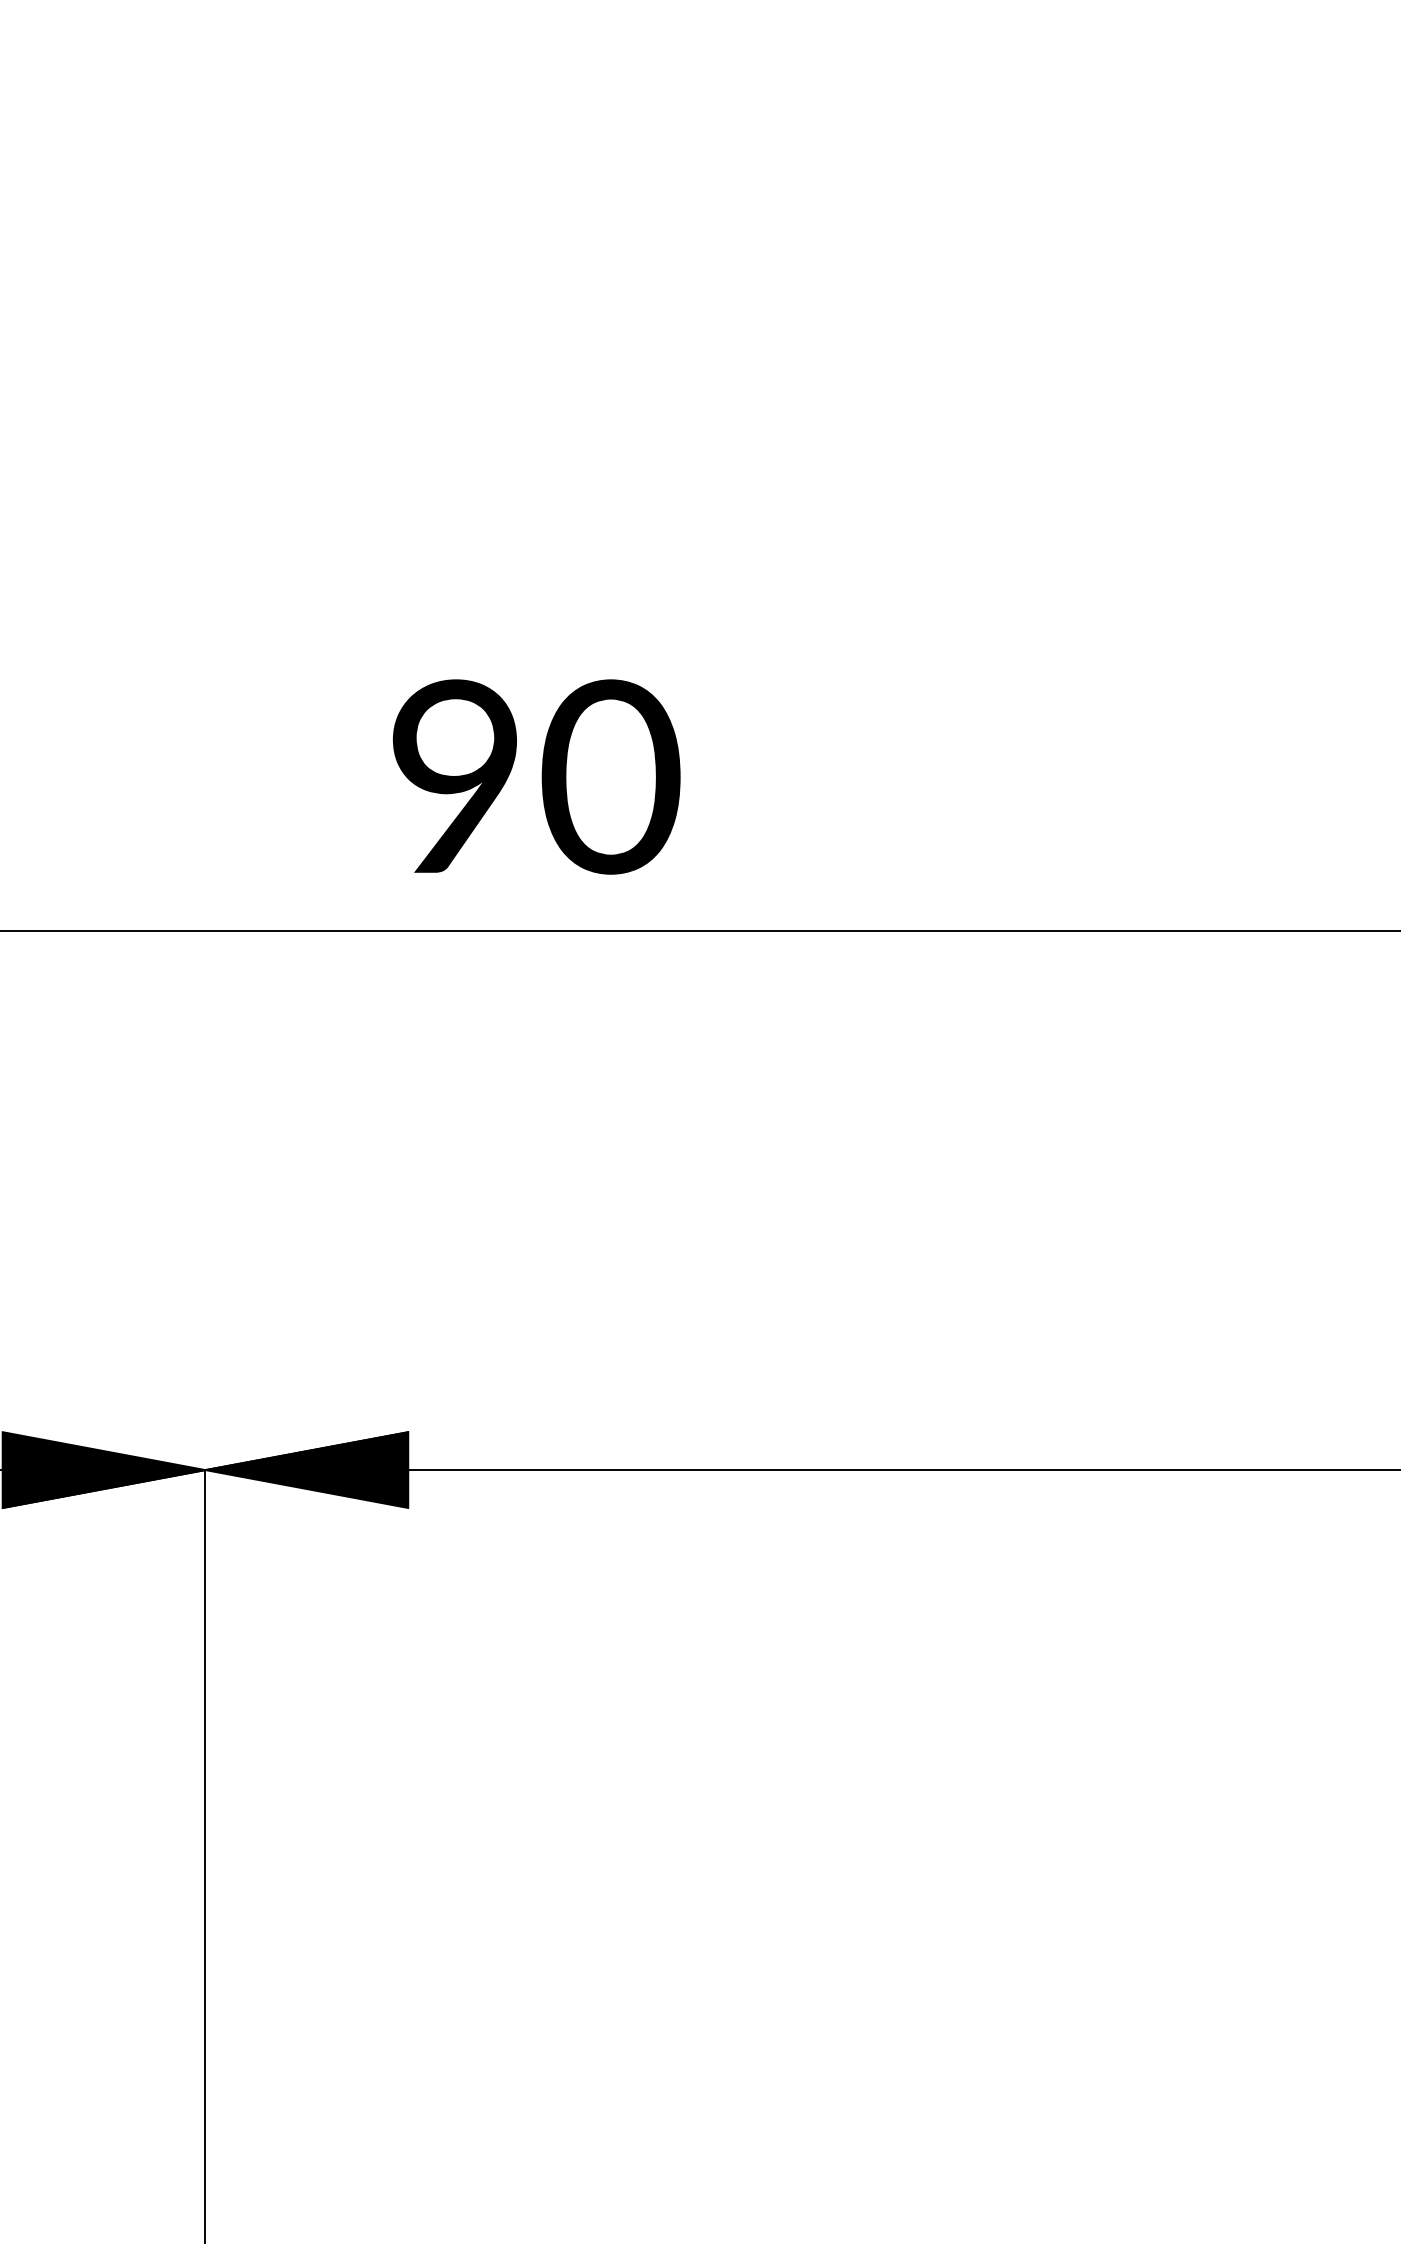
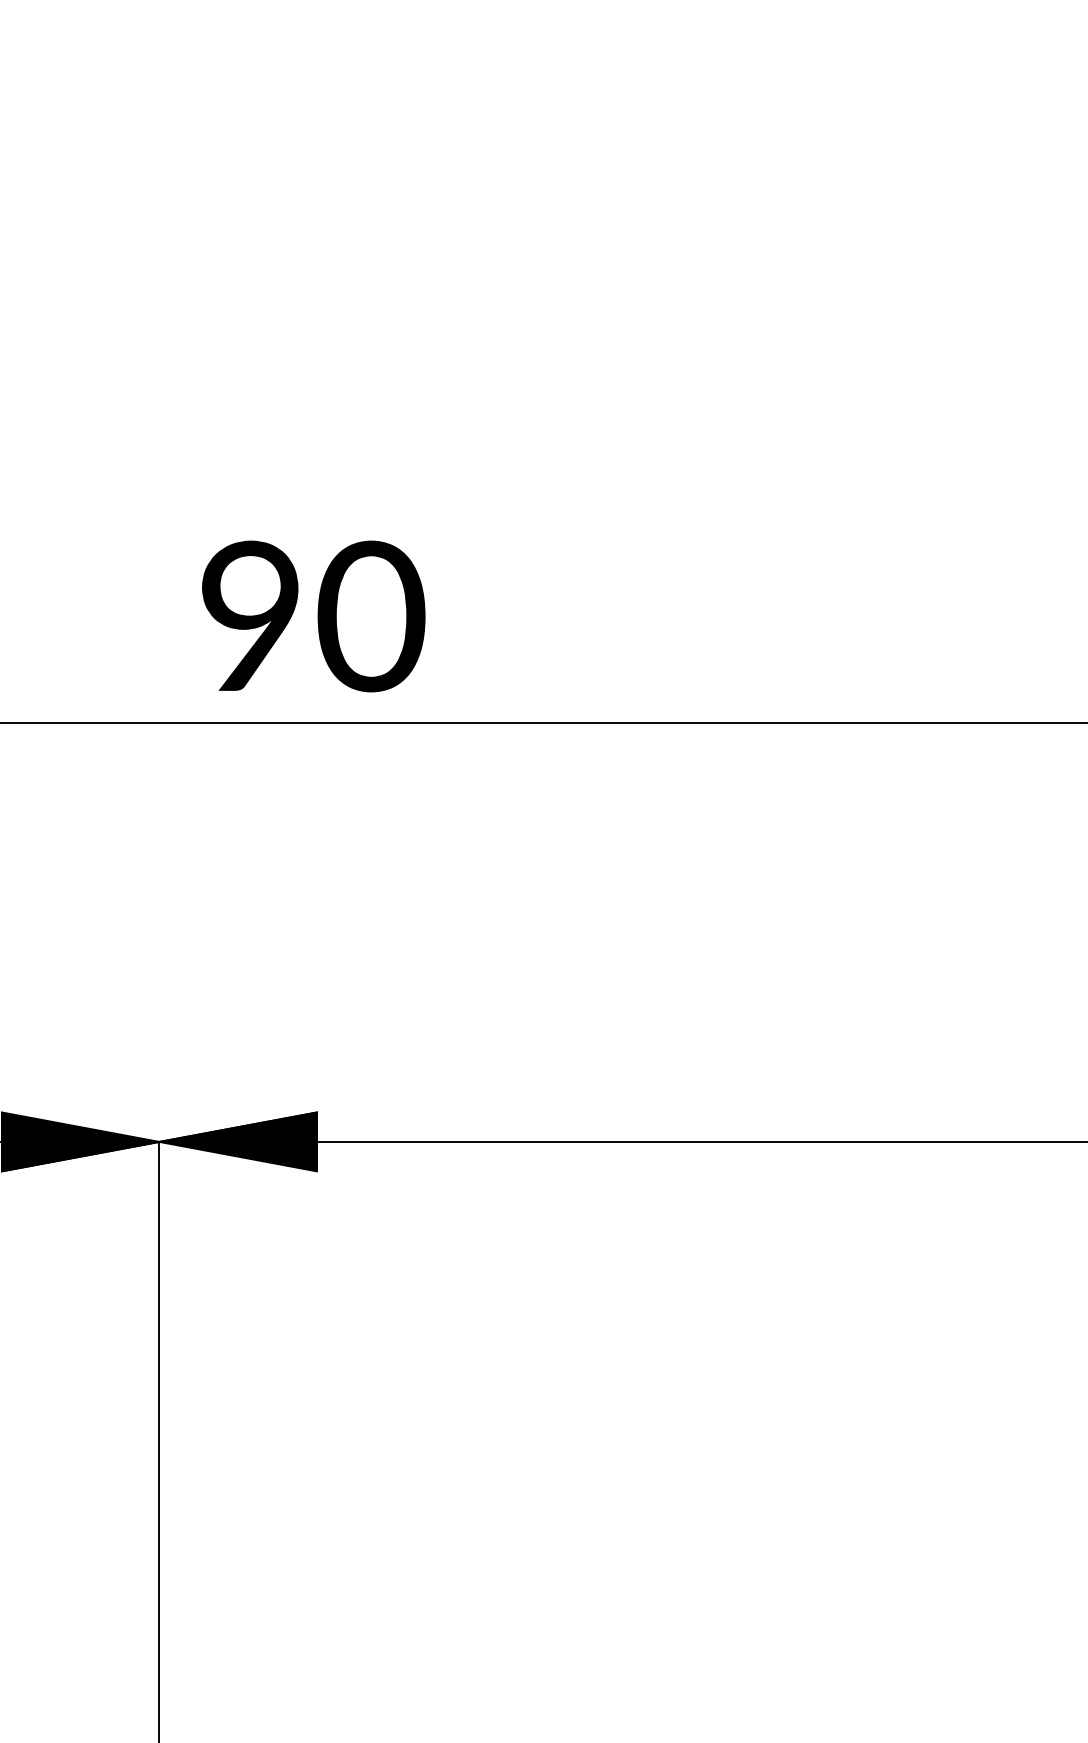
text: (536, 777) -> (313, 616), moved

